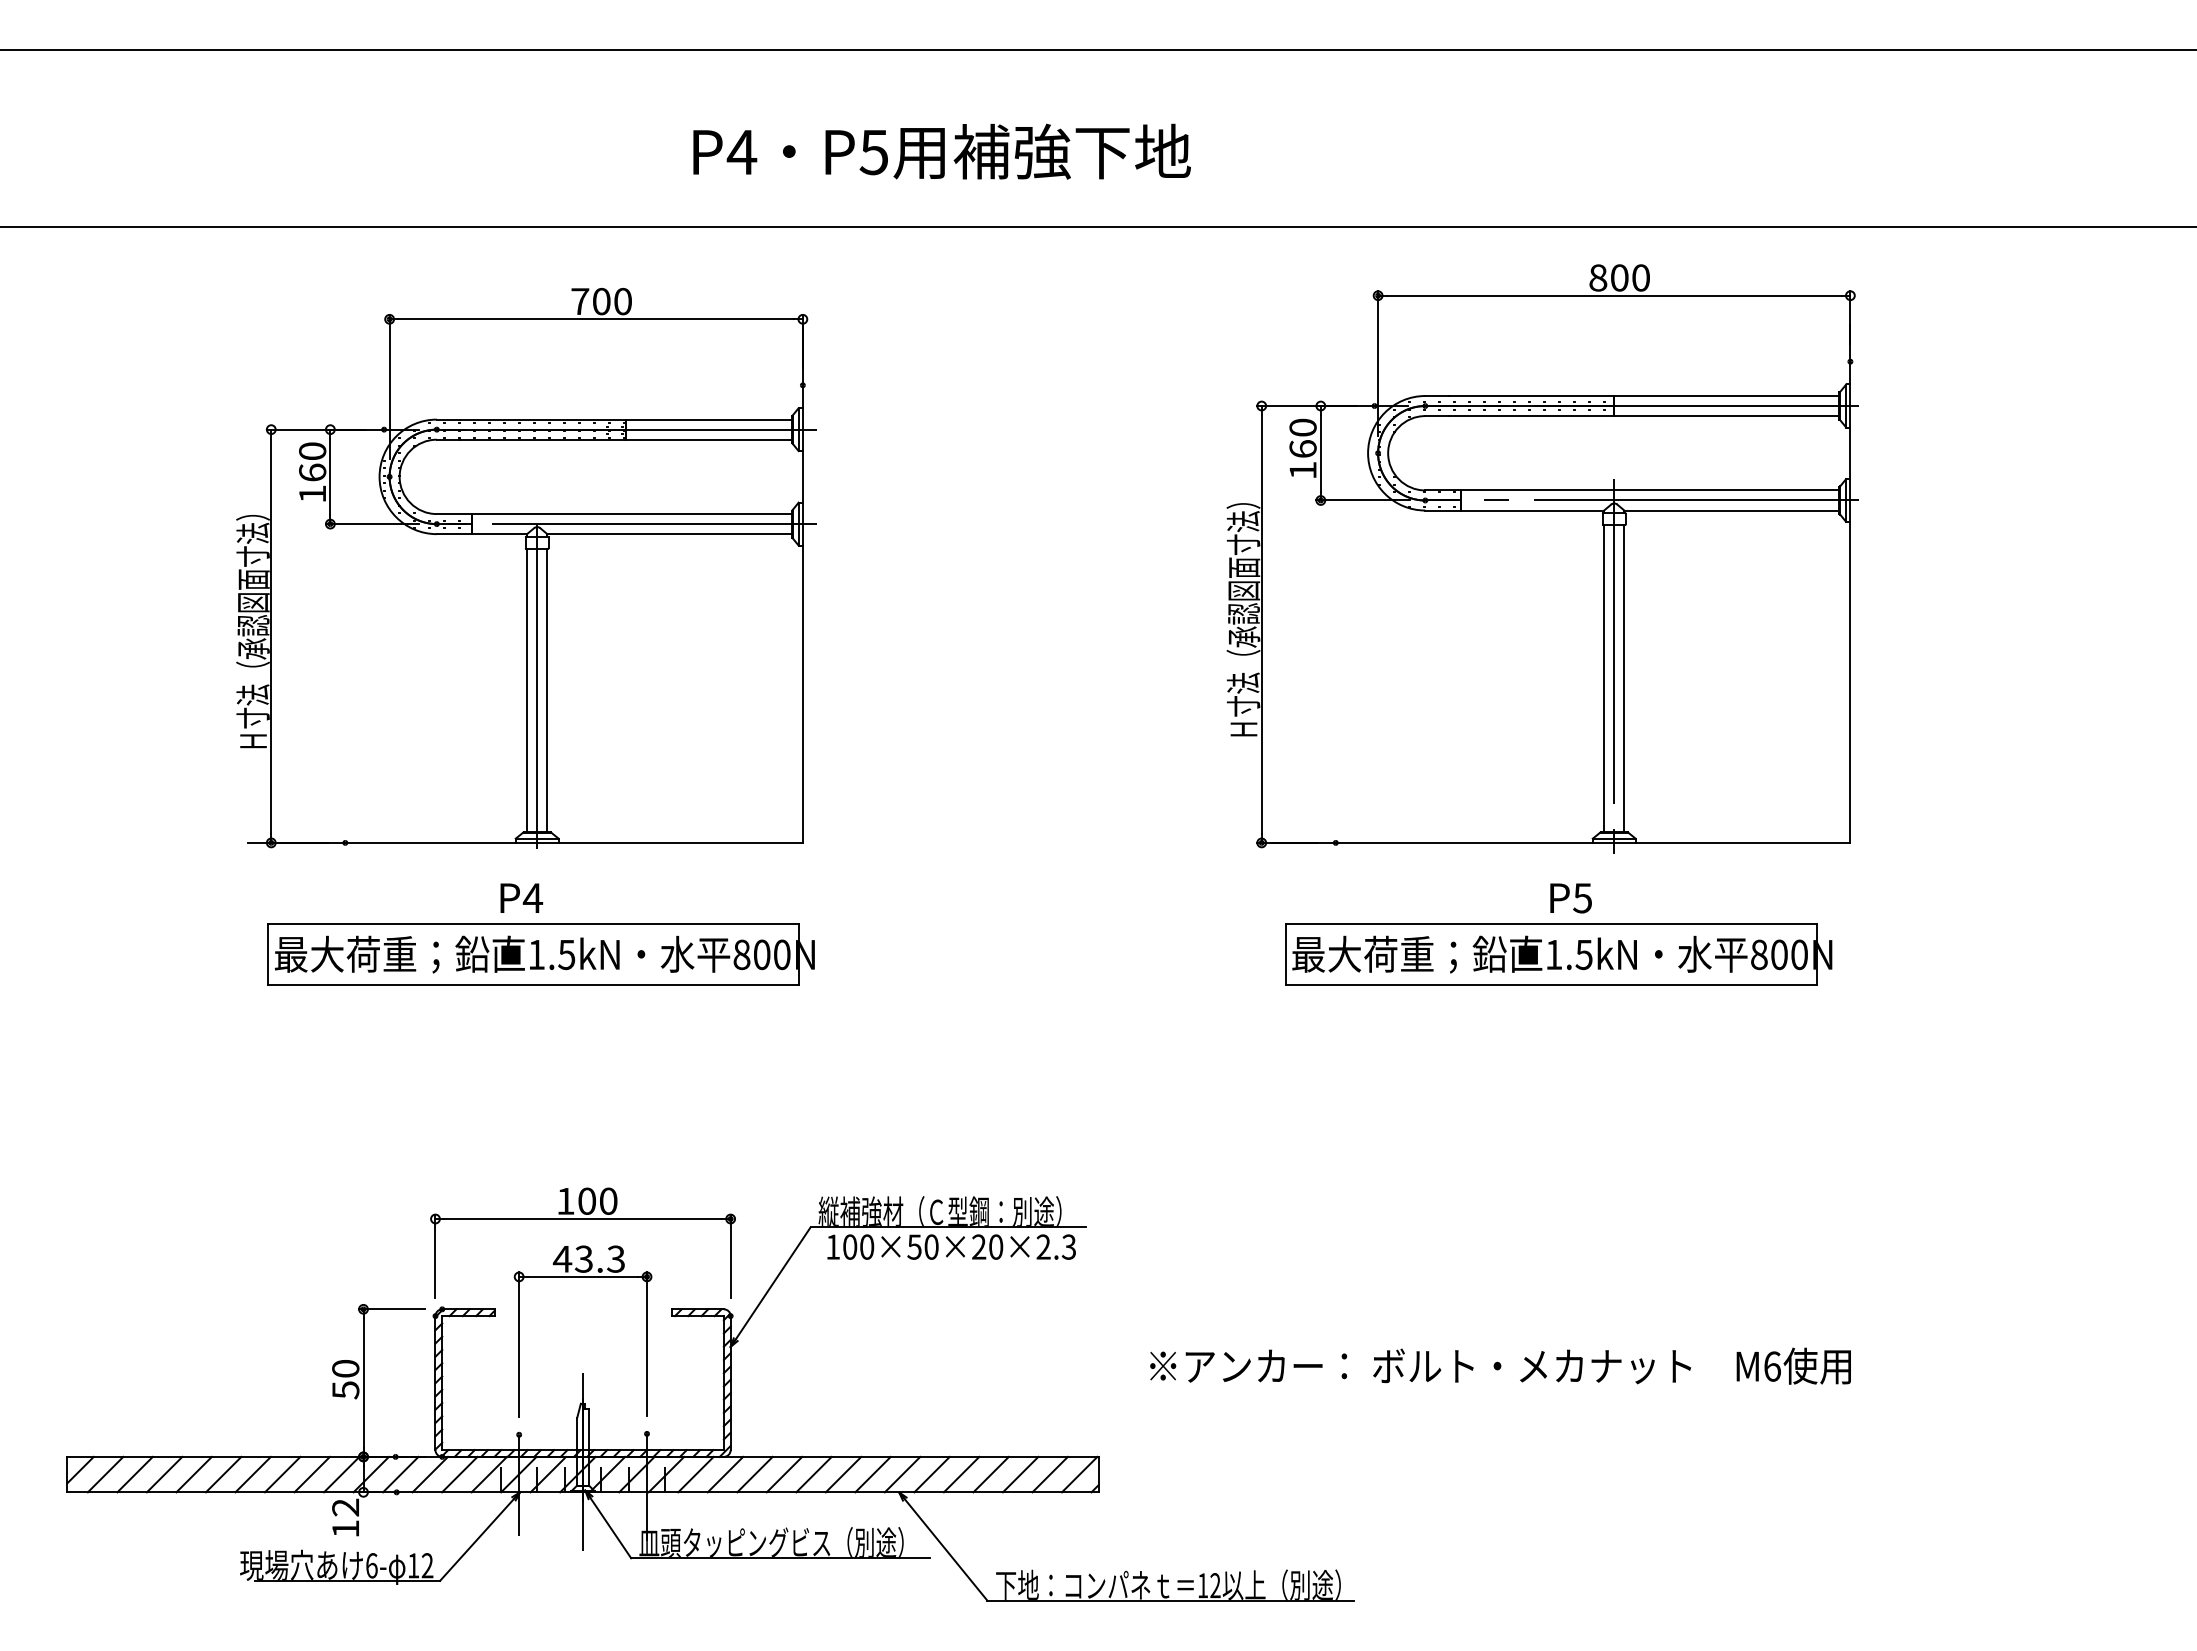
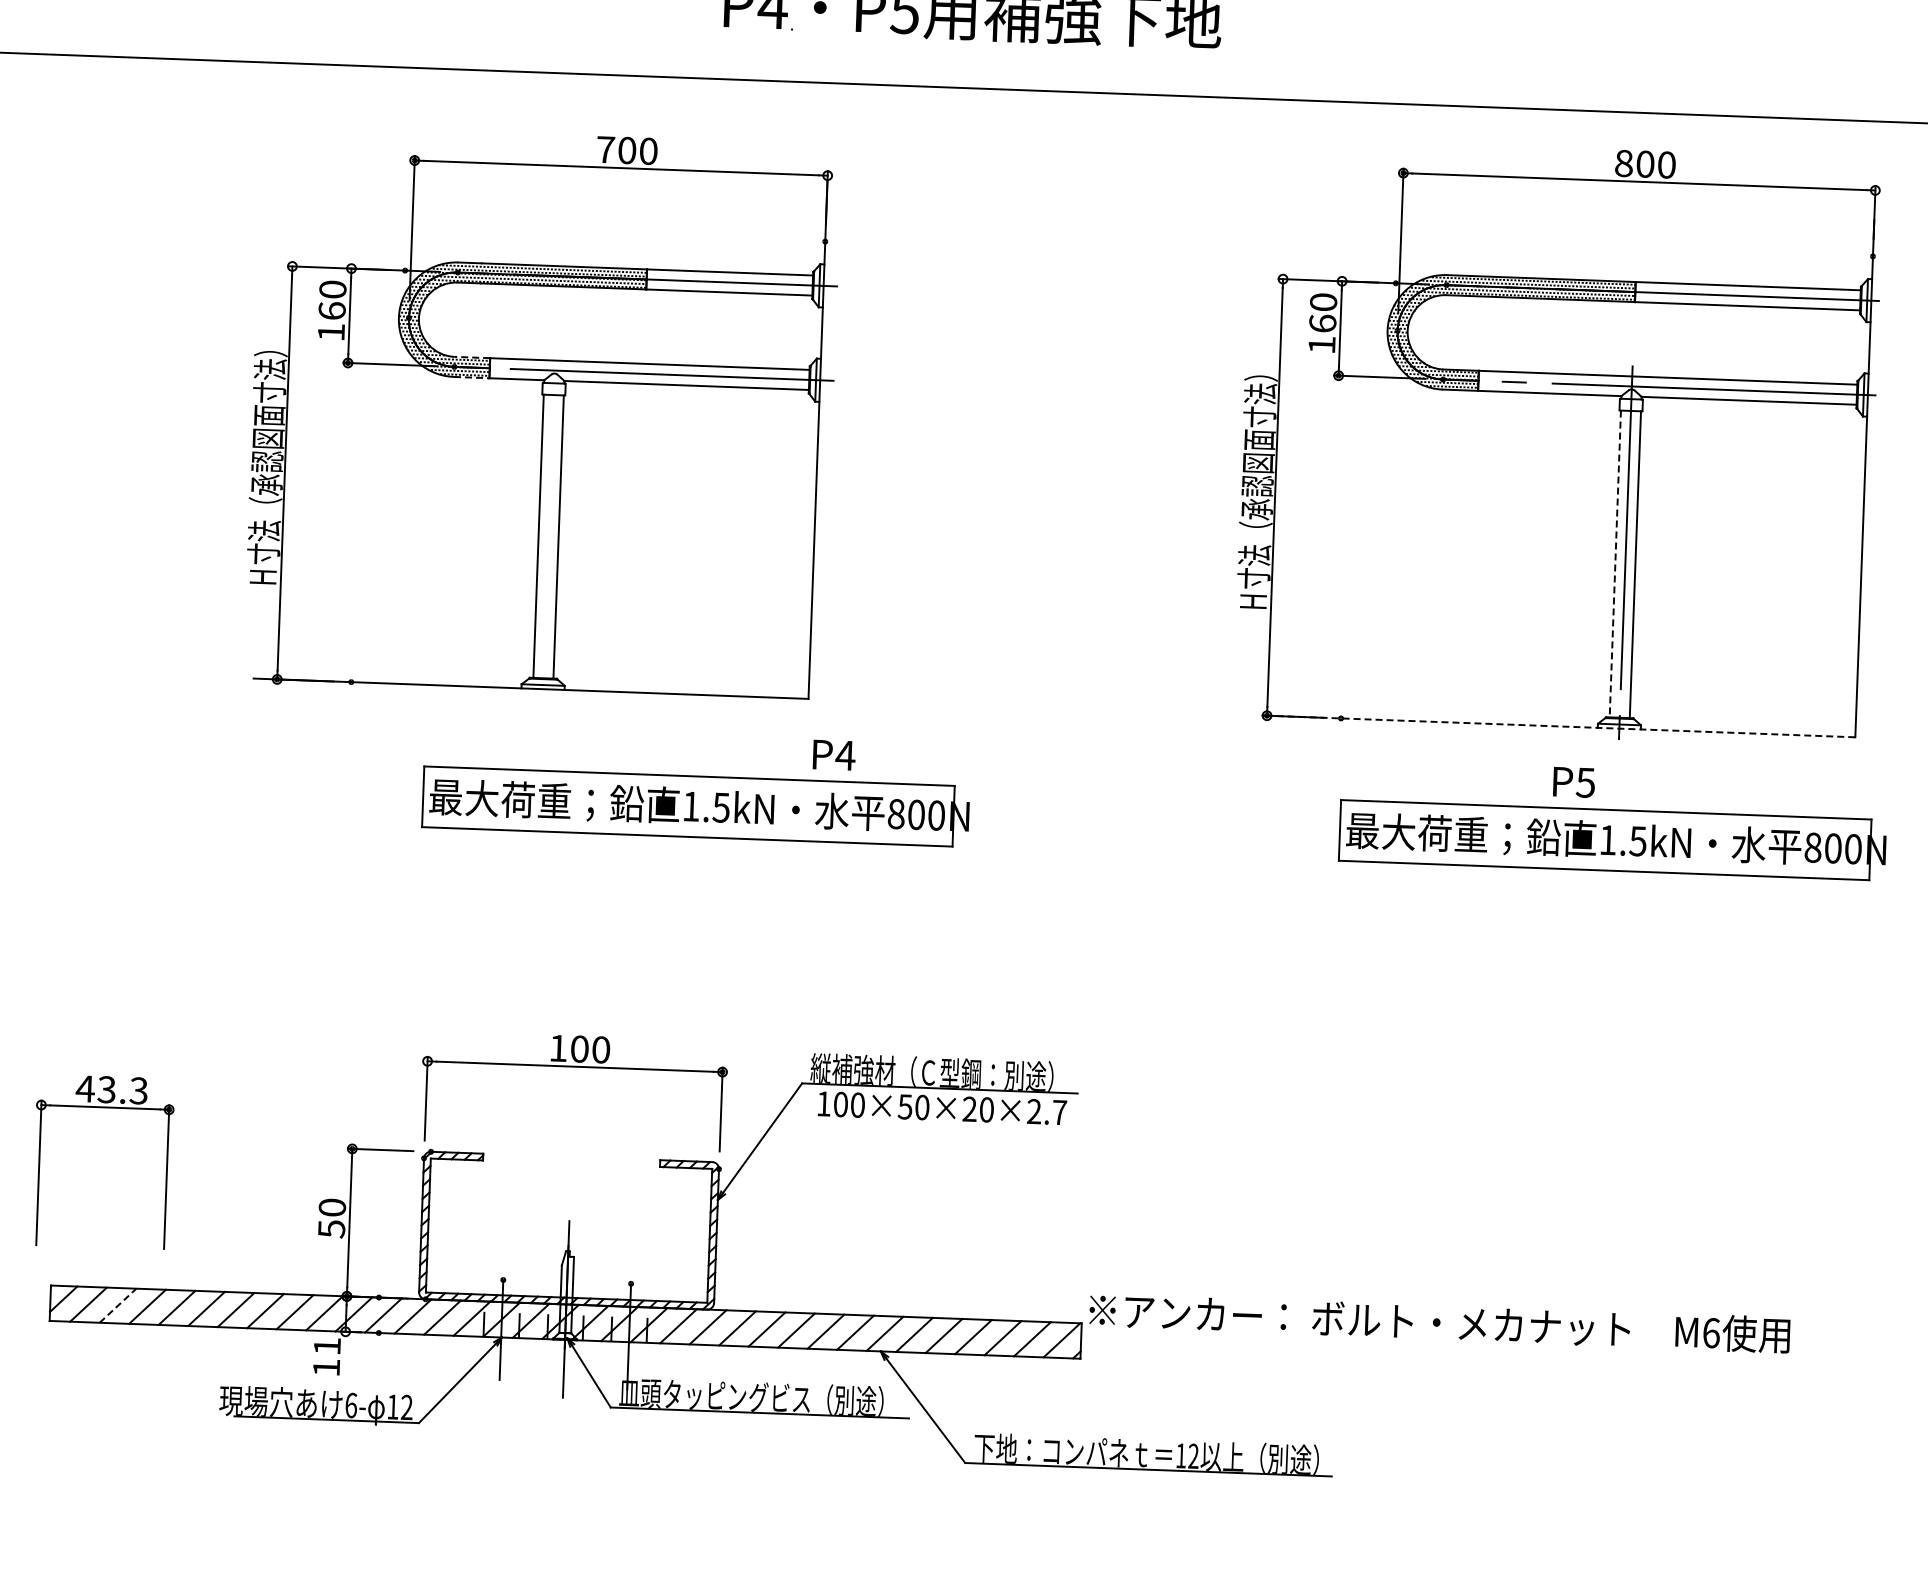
line: (454, 514) -> (472, 357), solid -> dashed
line: (454, 534) -> (471, 377), solid -> dashed
line: (1604, 678) -> (1615, 563), solid -> dashed
line: (537, 692) -> (548, 538), removed
line: (1560, 842) -> (1565, 726), solid -> dashed
text: (521, 897) -> (834, 754), moved
part: (540, 954) -> (695, 806), moved
part: (1558, 954) -> (1612, 840), moved
text: (1068, 1246) -> (1059, 1111), 100×50×20×2.3 -> 100×50×20×2.7
part: (582, 1277) -> (104, 1107), moved
text: (1500, 1365) -> (1439, 1322), moved
line: (135, 1474) -> (118, 1305), solid -> dashed
text: (345, 1507) -> (327, 1346), 12 -> 11

